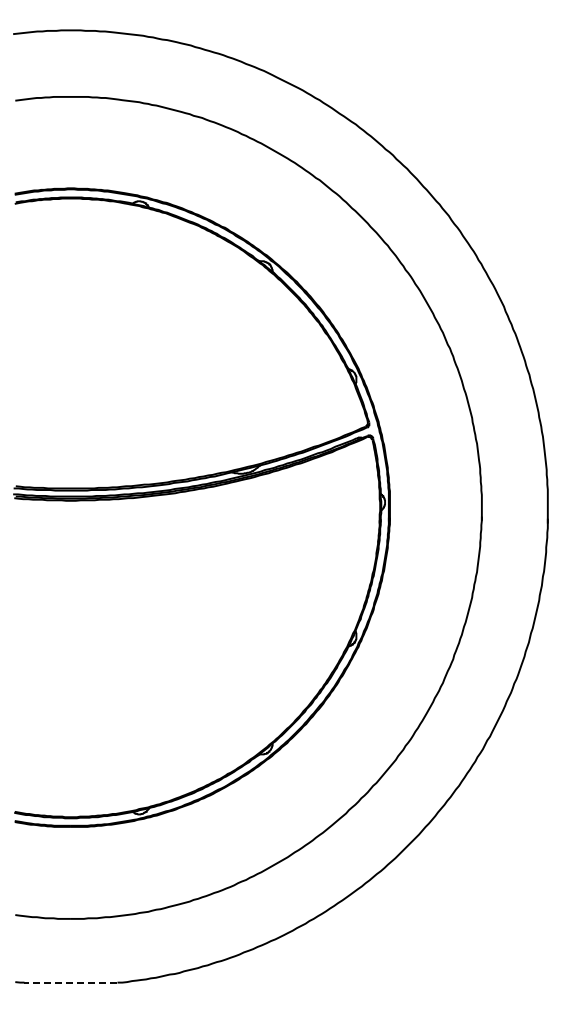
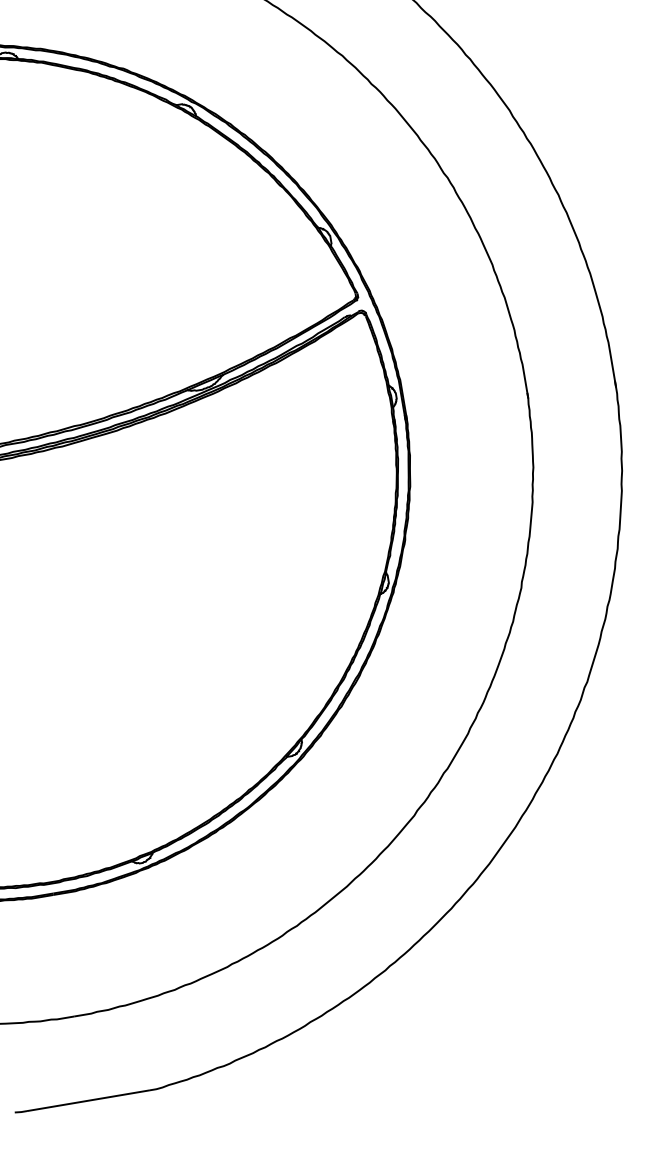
line: (70, 982) -> (87, 1100), dashed -> solid

